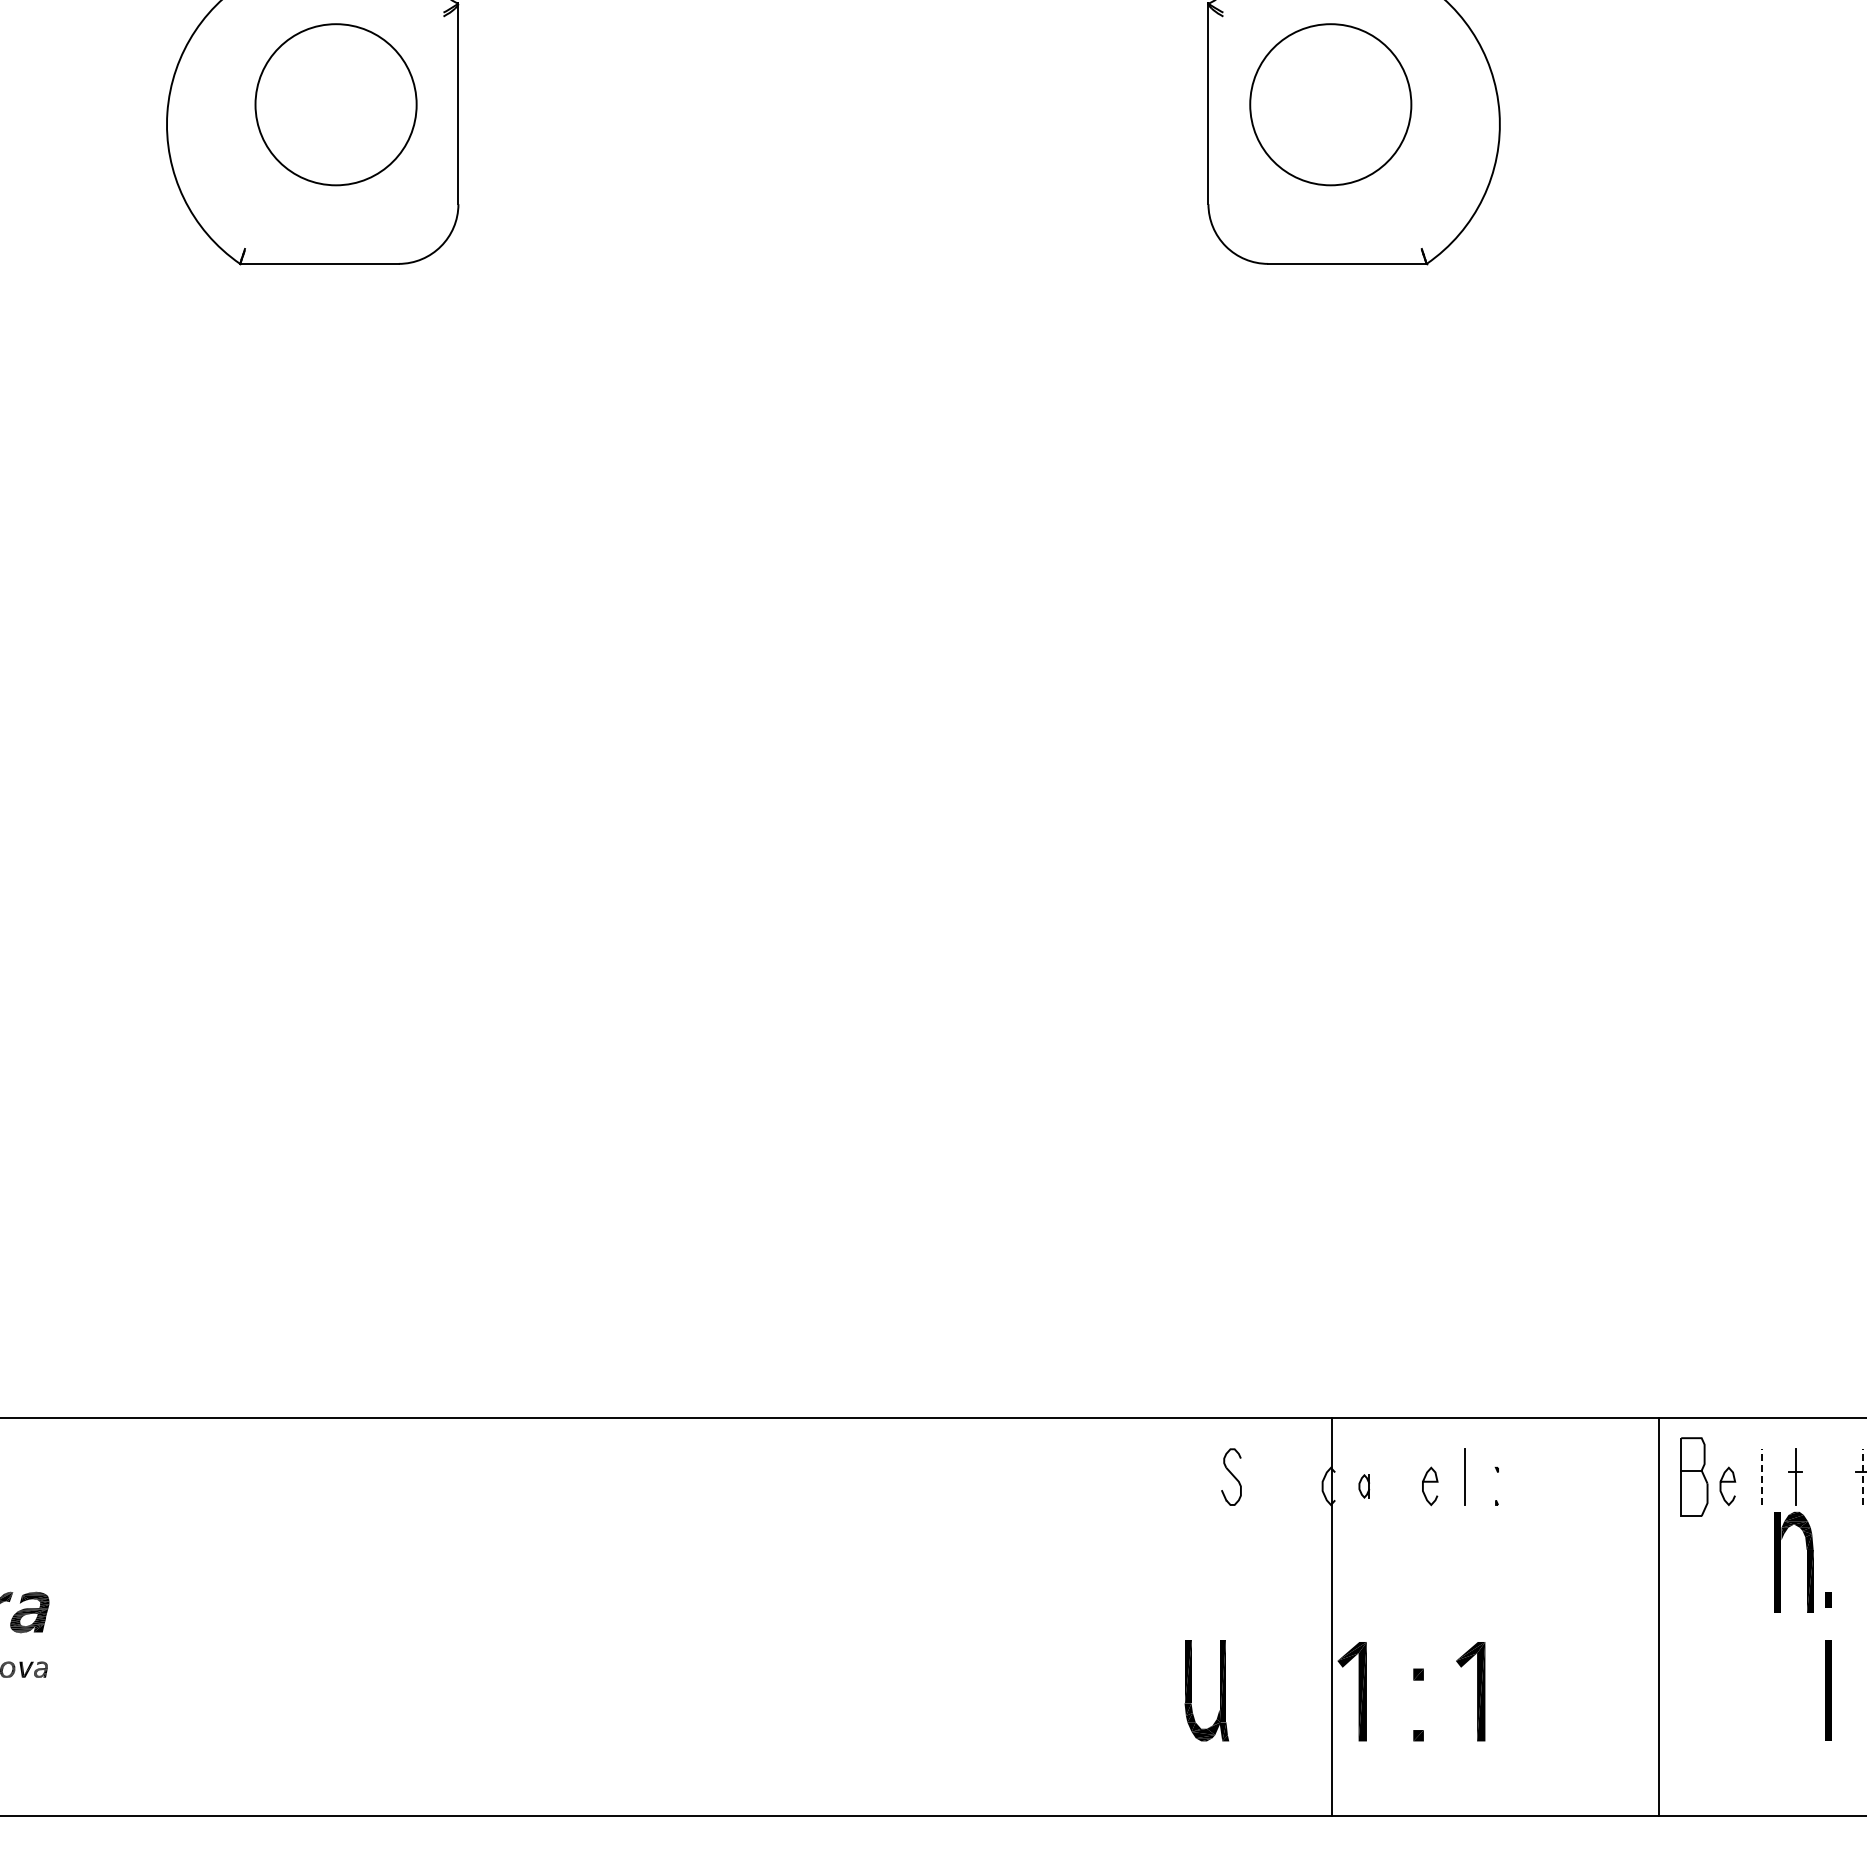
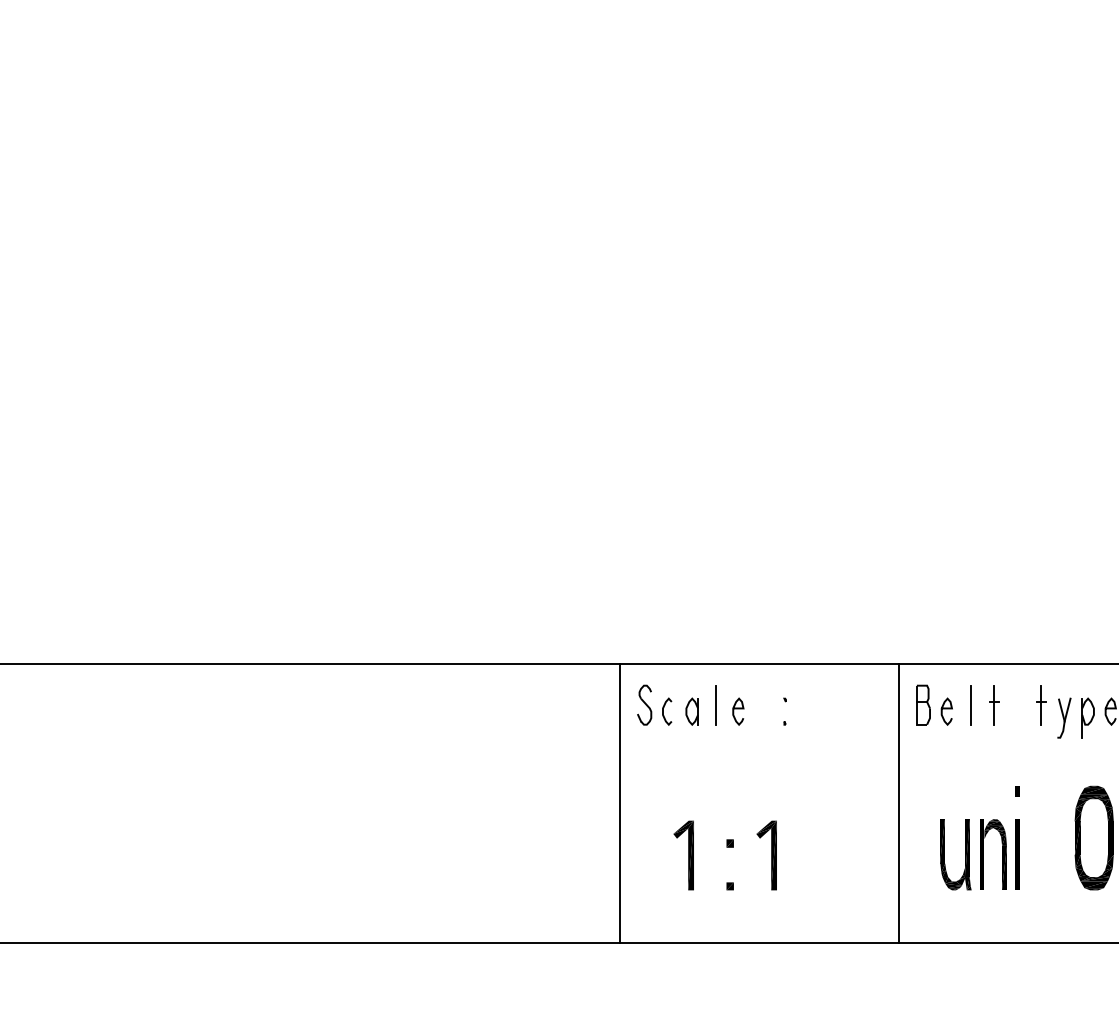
part: (1231, 1476) -> (644, 704), moved
line: (1464, 1476) -> (715, 704), moved
part: (1694, 1476) -> (923, 704), size x0.71
line: (1762, 1477) -> (971, 705), dashed -> solid
line: (1862, 1477) -> (1041, 705), dashed -> solid
part: (1364, 1486) -> (692, 711), size x1.67
part: (1780, 1561) -> (983, 853), moved
line: (1331, 1617) -> (619, 803), moved
part: (1220, 1690) -> (965, 854), moved

